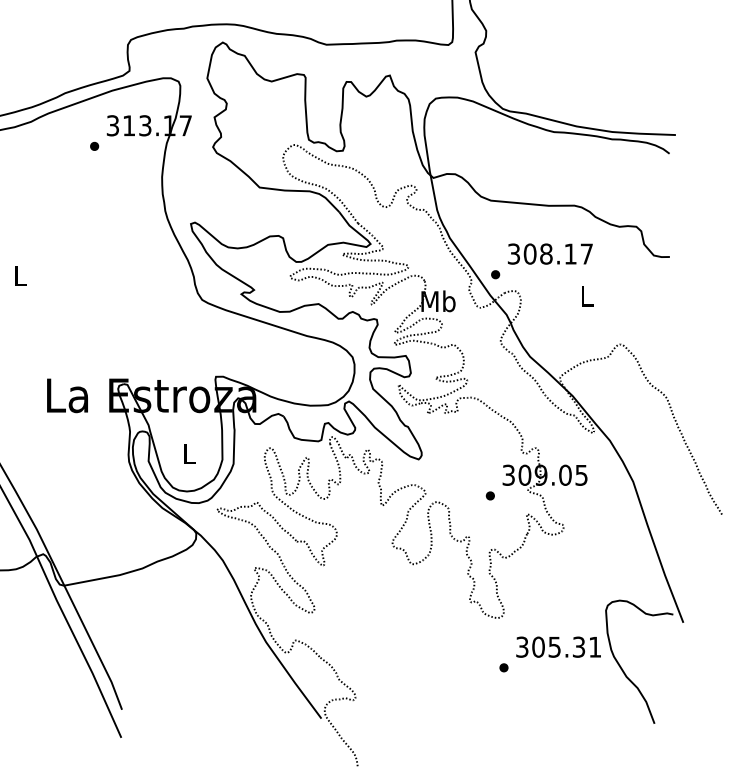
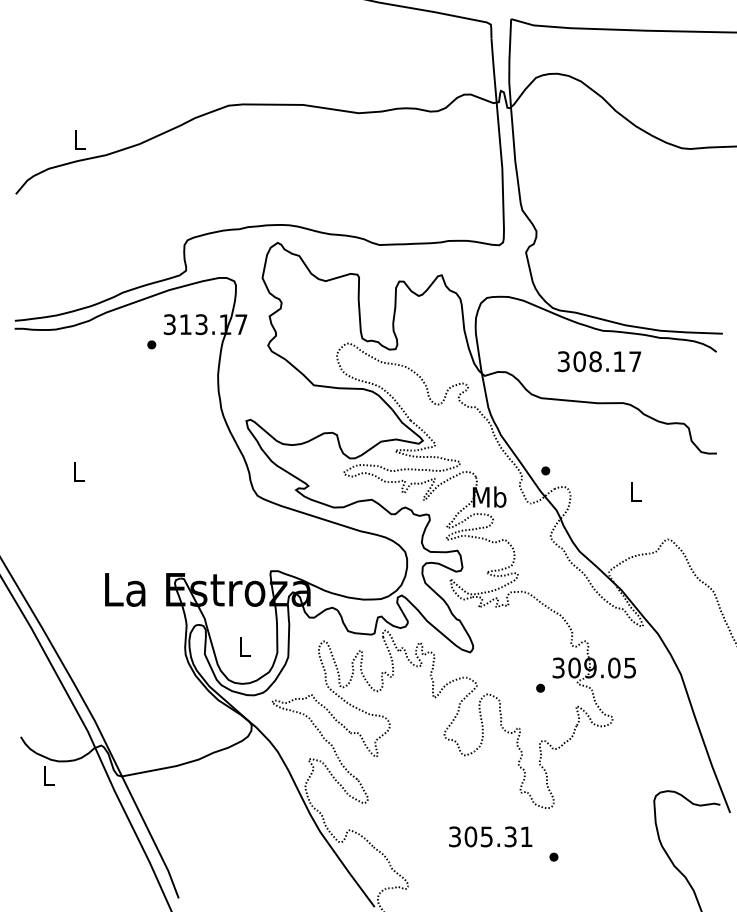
text: (550, 253) -> (599, 361), moved
text: (558, 646) -> (490, 836), moved

